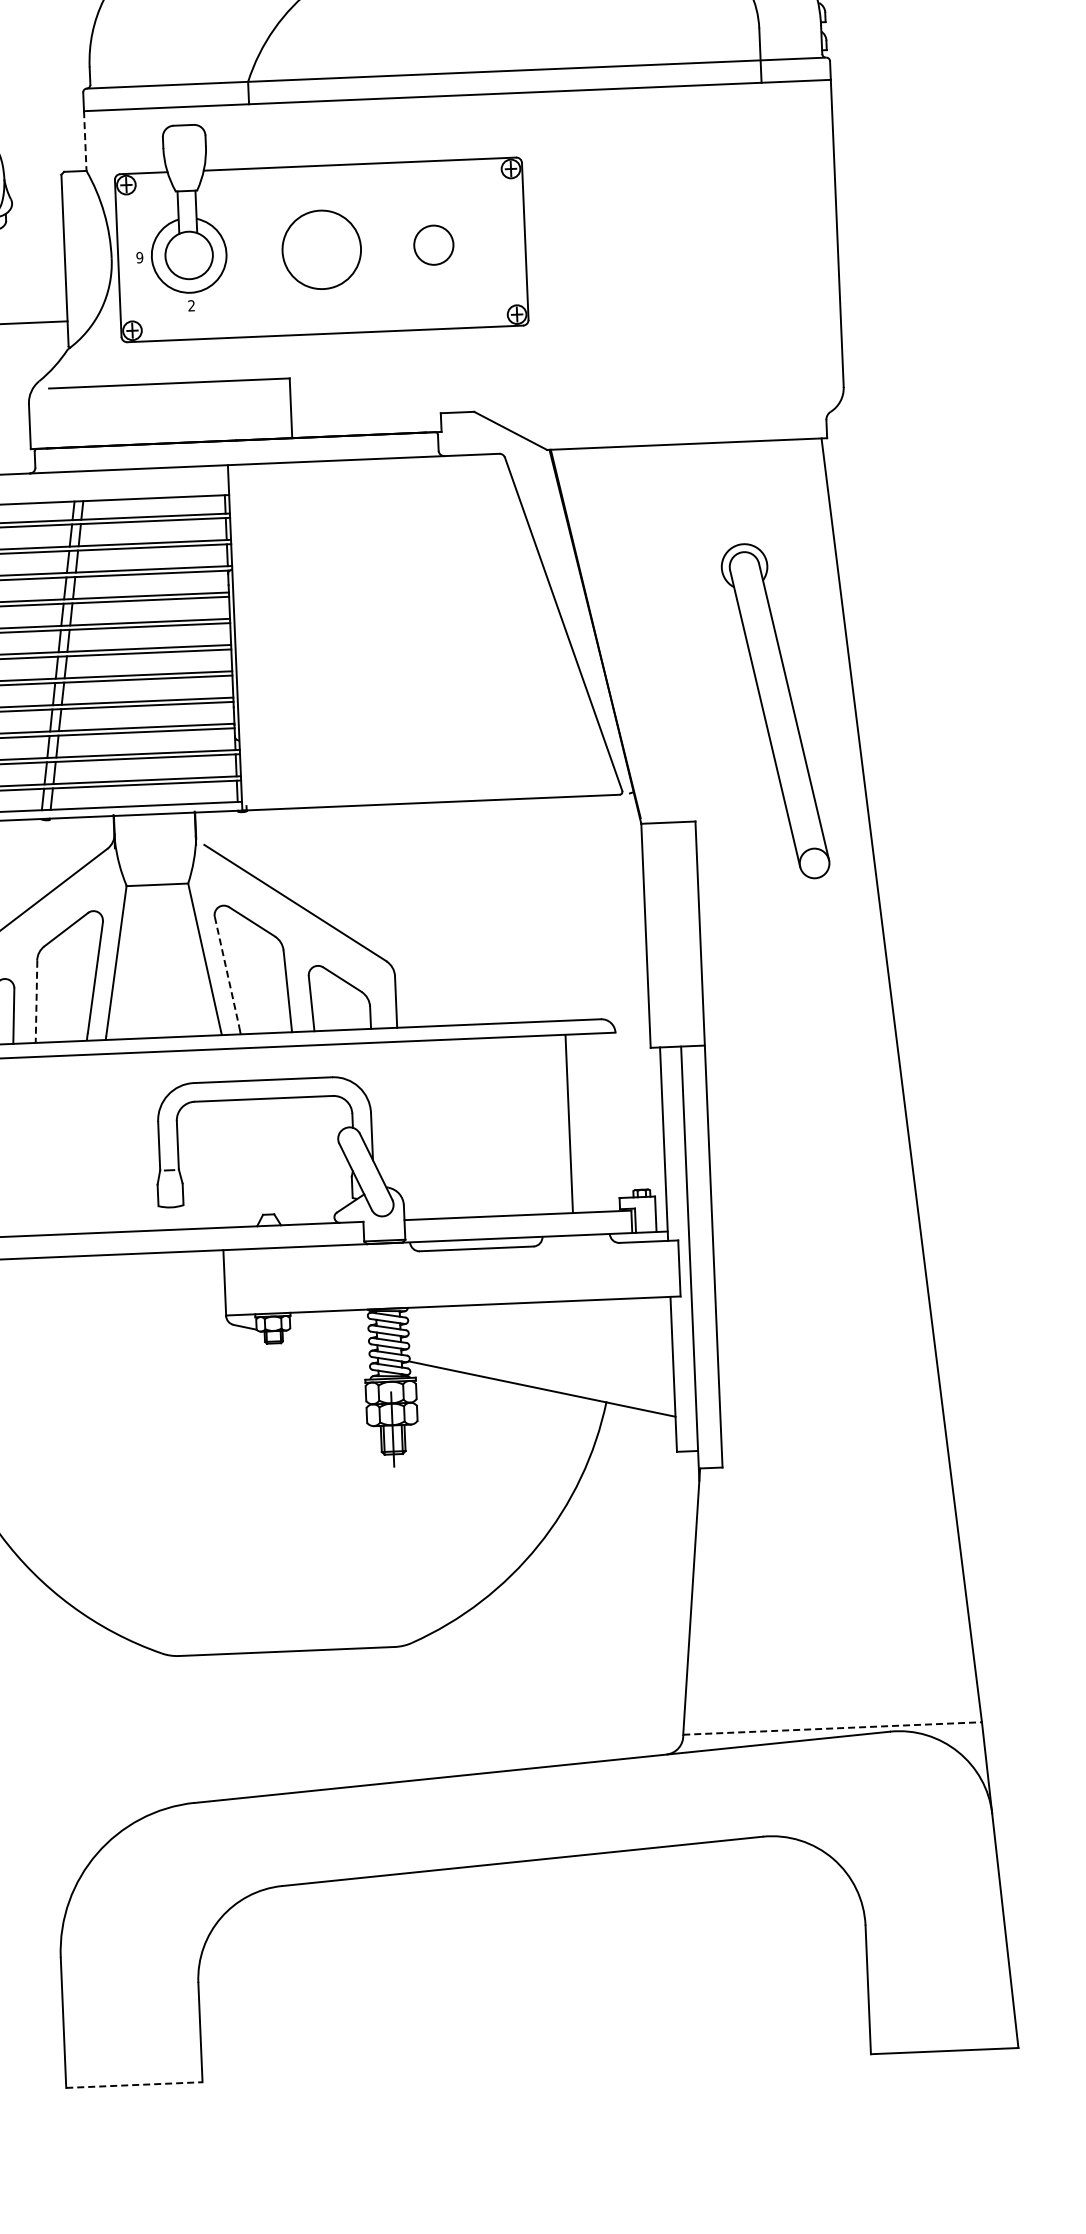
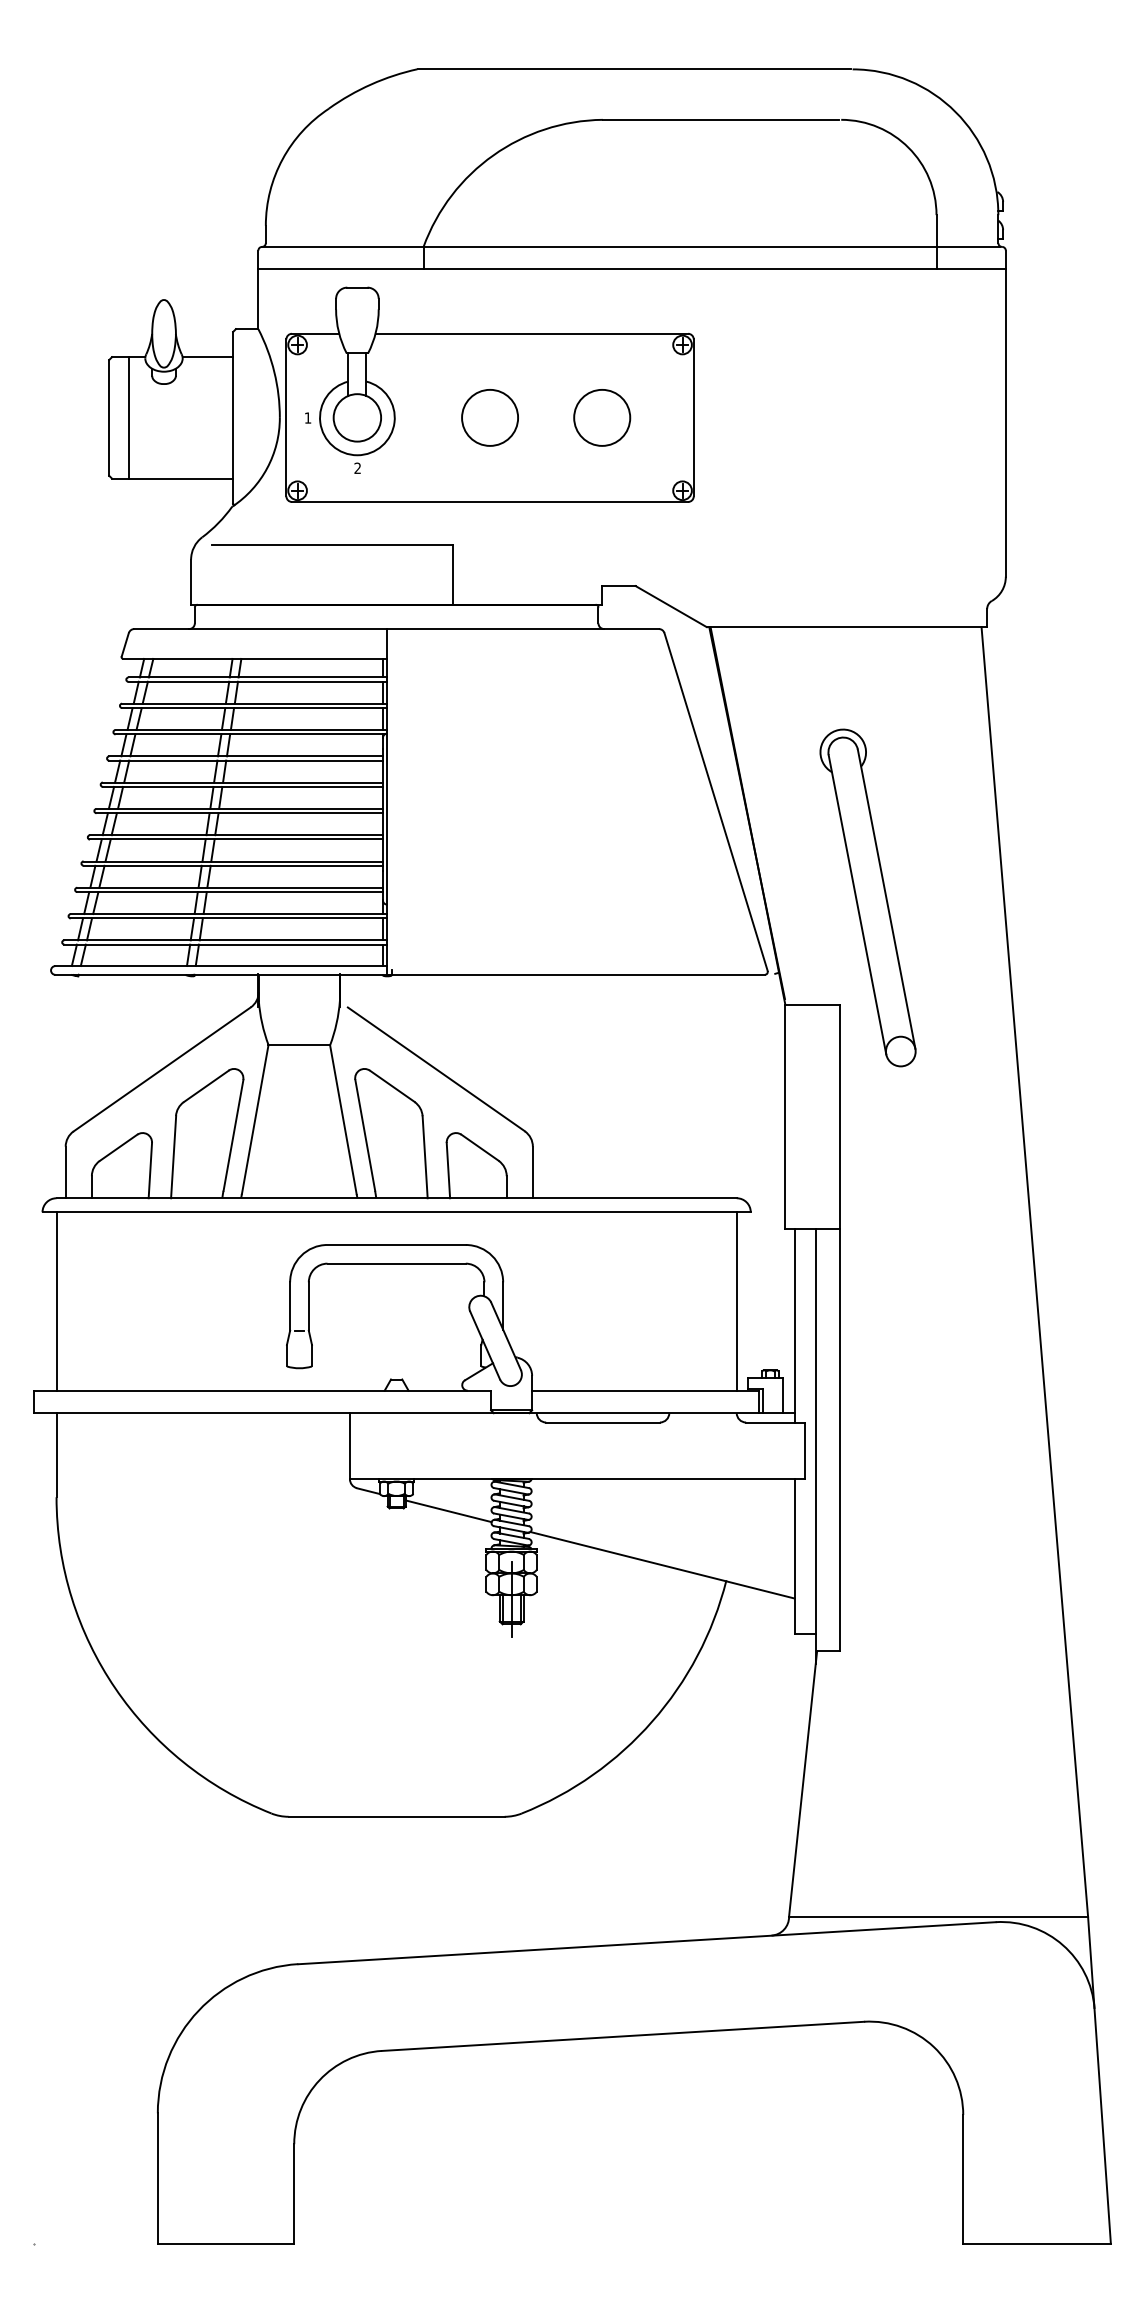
line: (85, 141) -> (258, 299), dashed -> solid
line: (36, 201) -> (207, 357), added
circle: (434, 244) -> (602, 417), size x1.43
circle: (321, 249) -> (489, 417), size x0.71
text: (139, 257) -> (307, 417), 9 -> 1
part: (774, 710) -> (867, 897), moved
line: (227, 972) -> (365, 1135), dashed -> solid
line: (36, 1002) -> (173, 1157), dashed -> solid
line: (568, 1123) -> (736, 1301), moved
line: (325, 1344) -> (448, 1511), added
line: (833, 1728) -> (939, 1916), dashed -> solid
line: (134, 2084) -> (226, 2243), dashed -> solid

